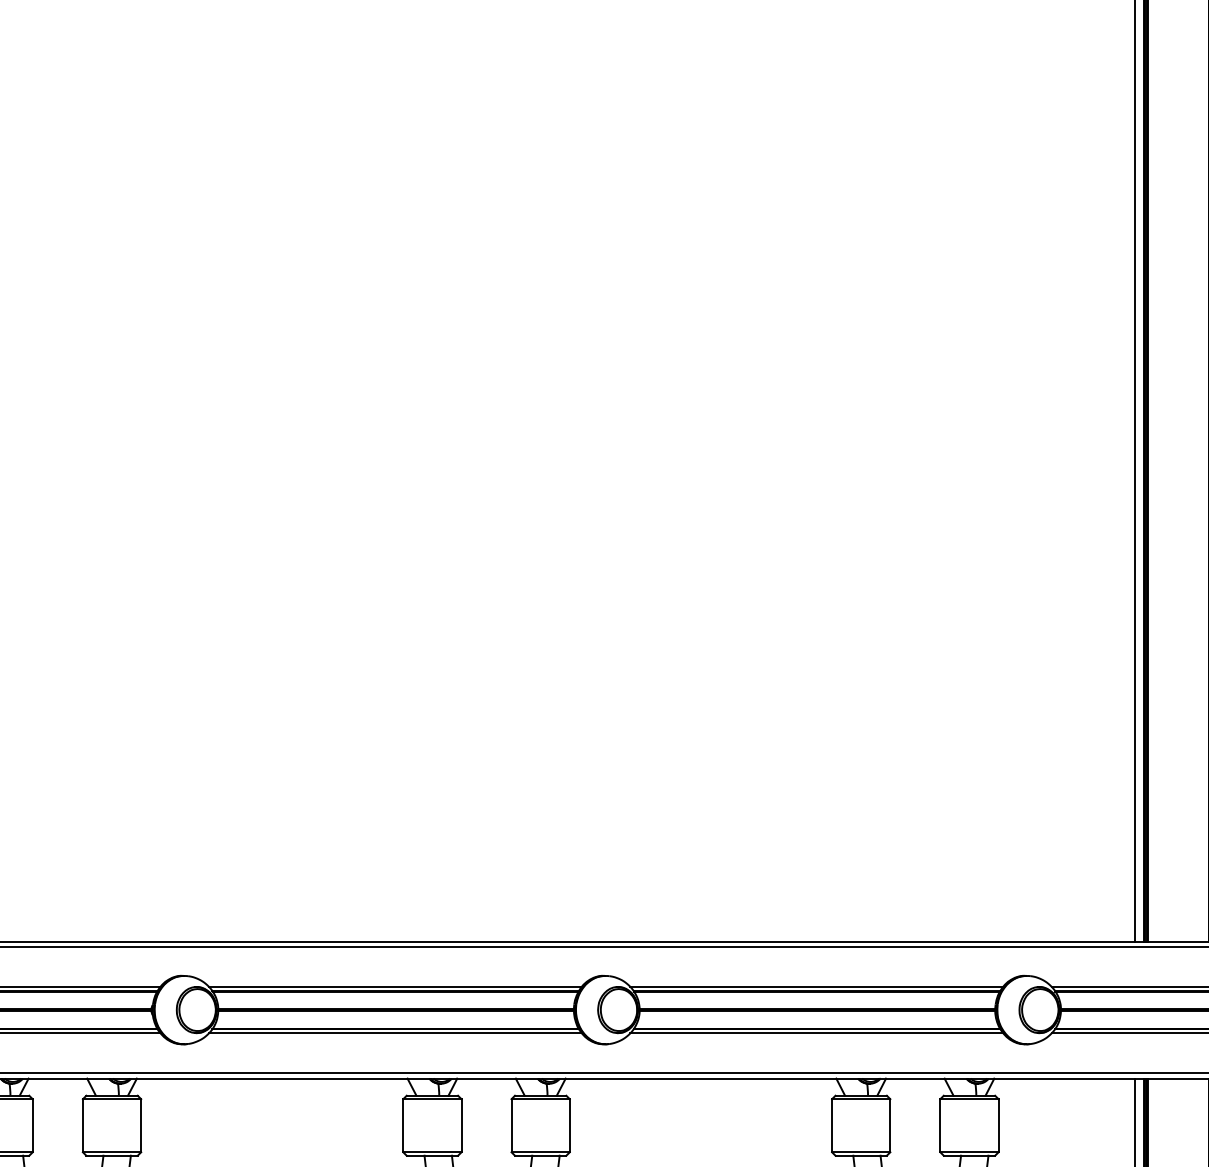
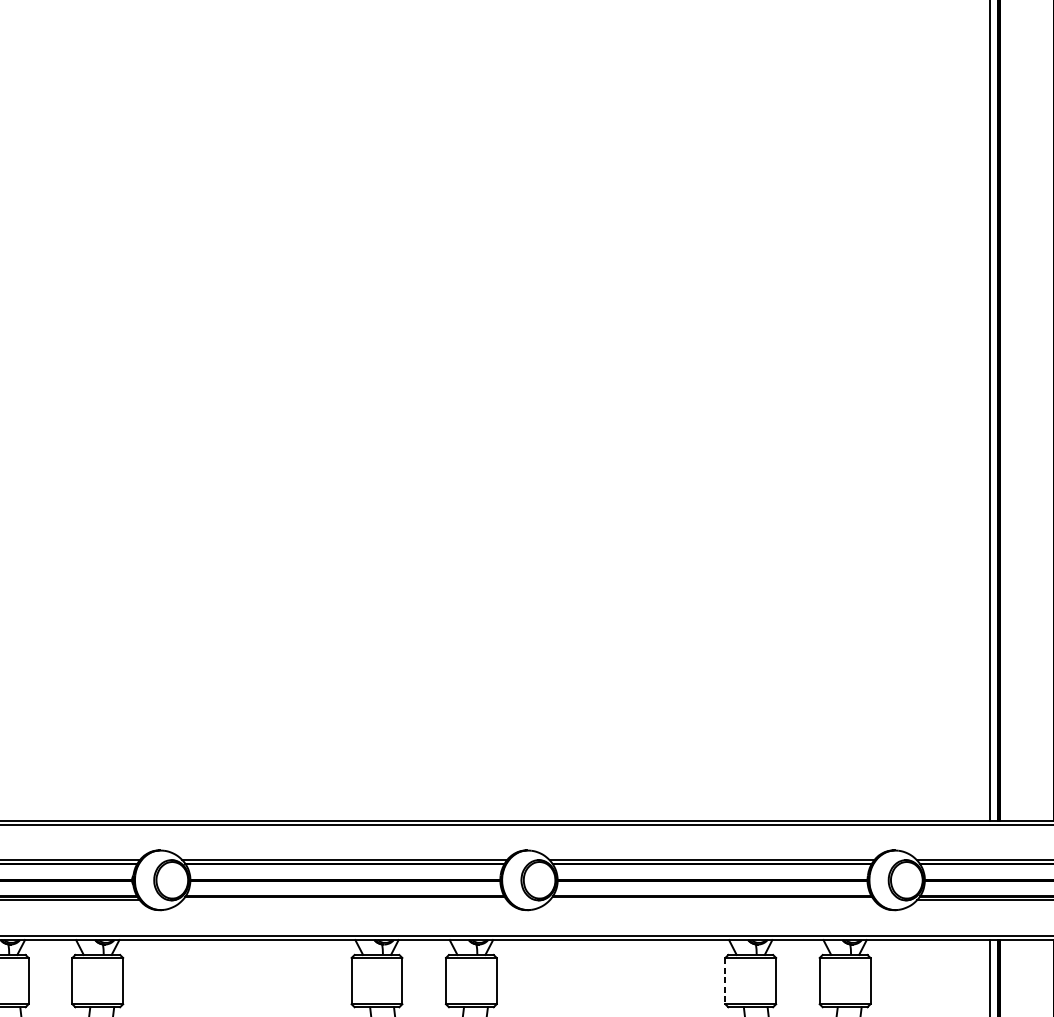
line: (395, 1033) -> (344, 900), removed
line: (816, 1033) -> (711, 900), removed
line: (832, 1125) -> (725, 980), solid -> dashed

